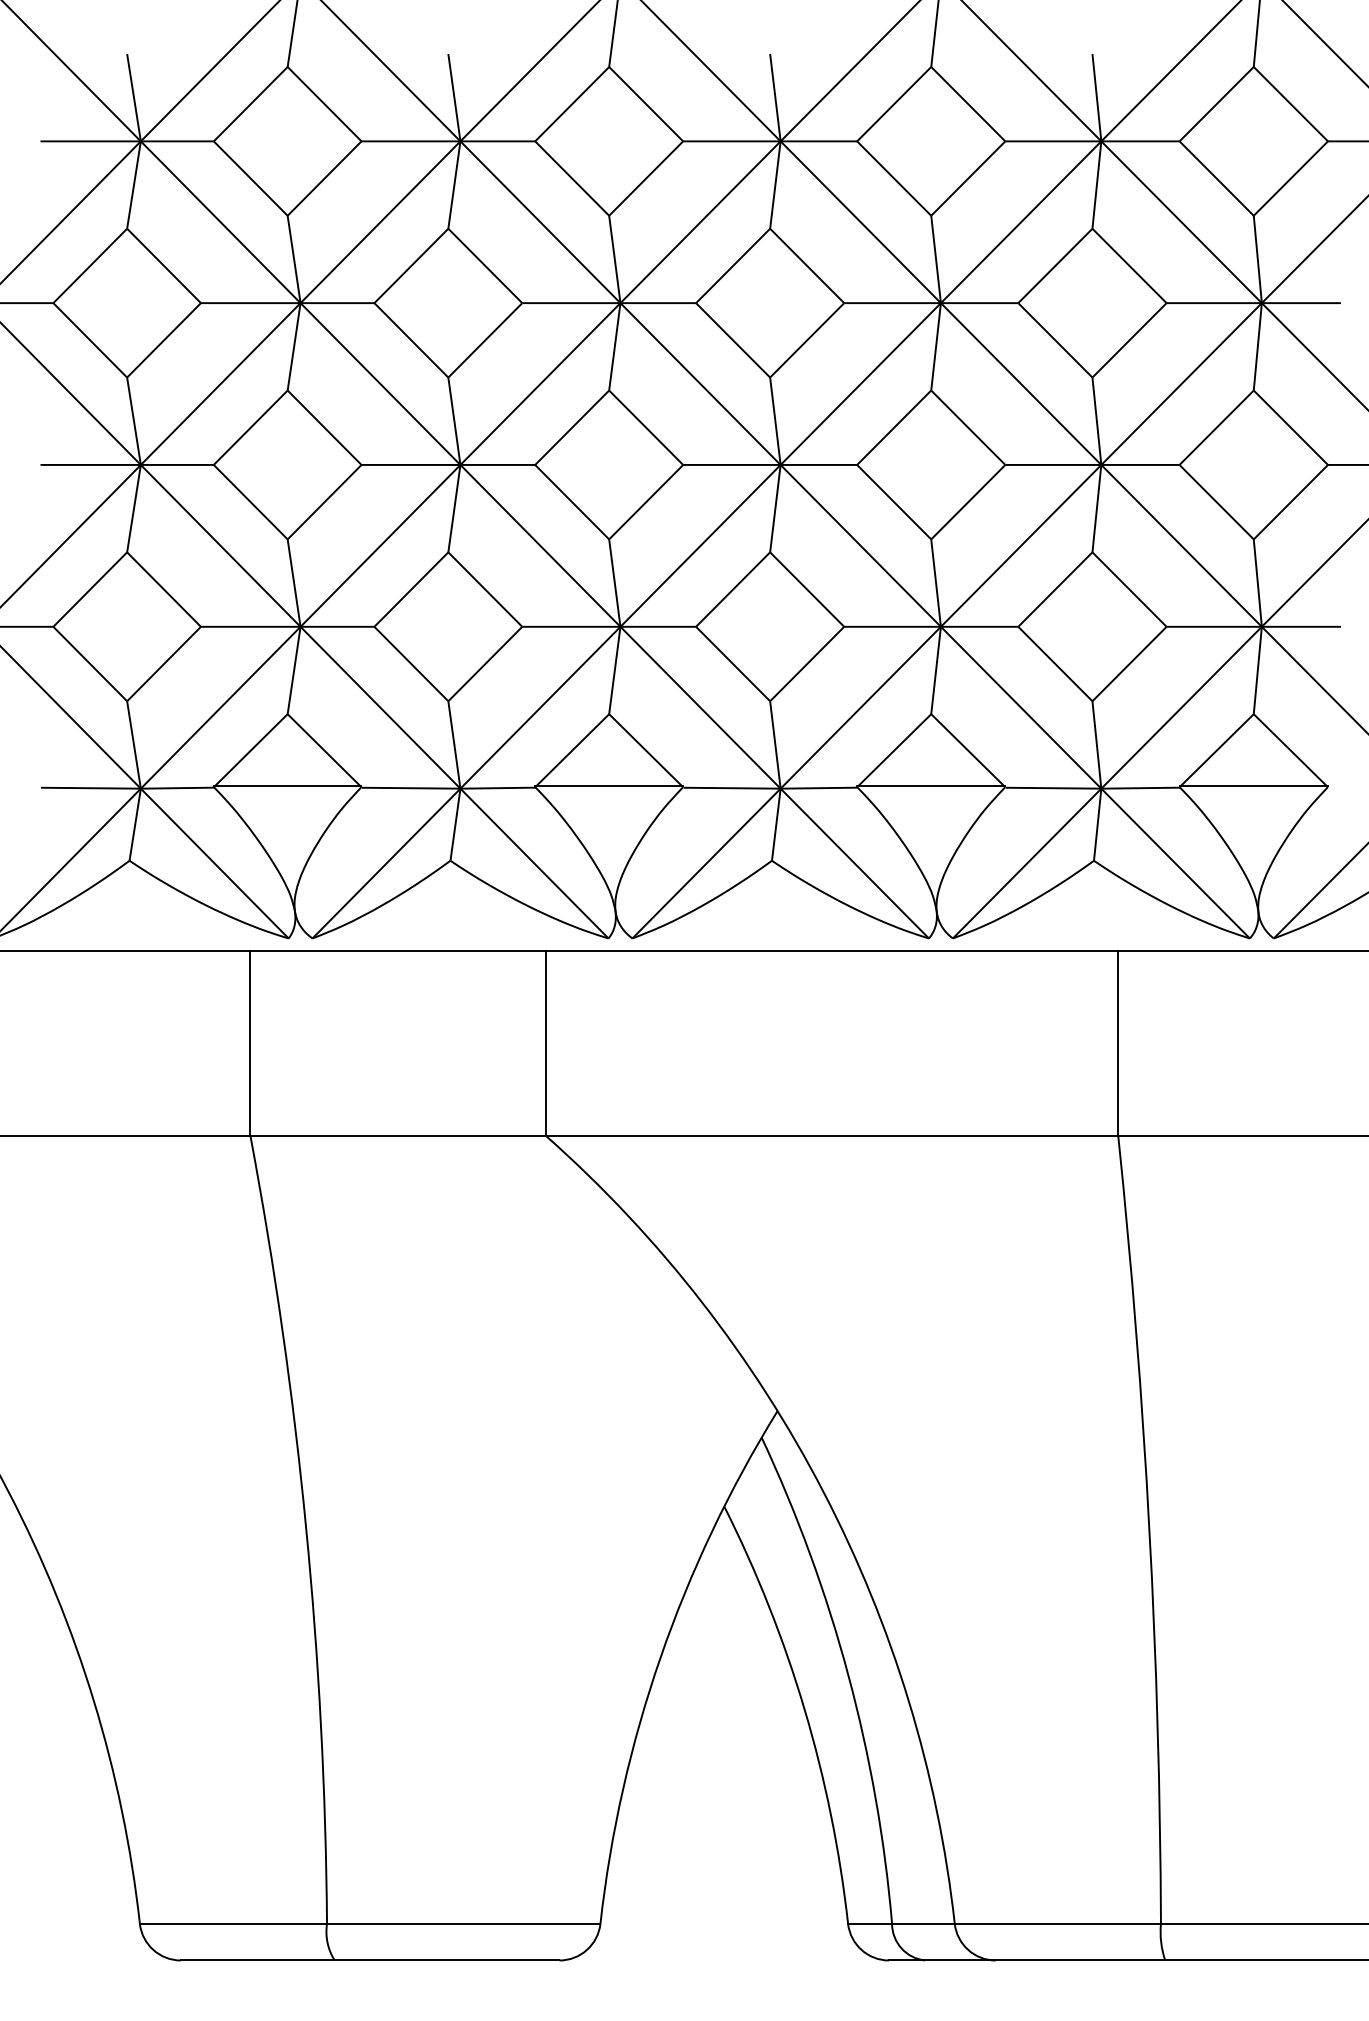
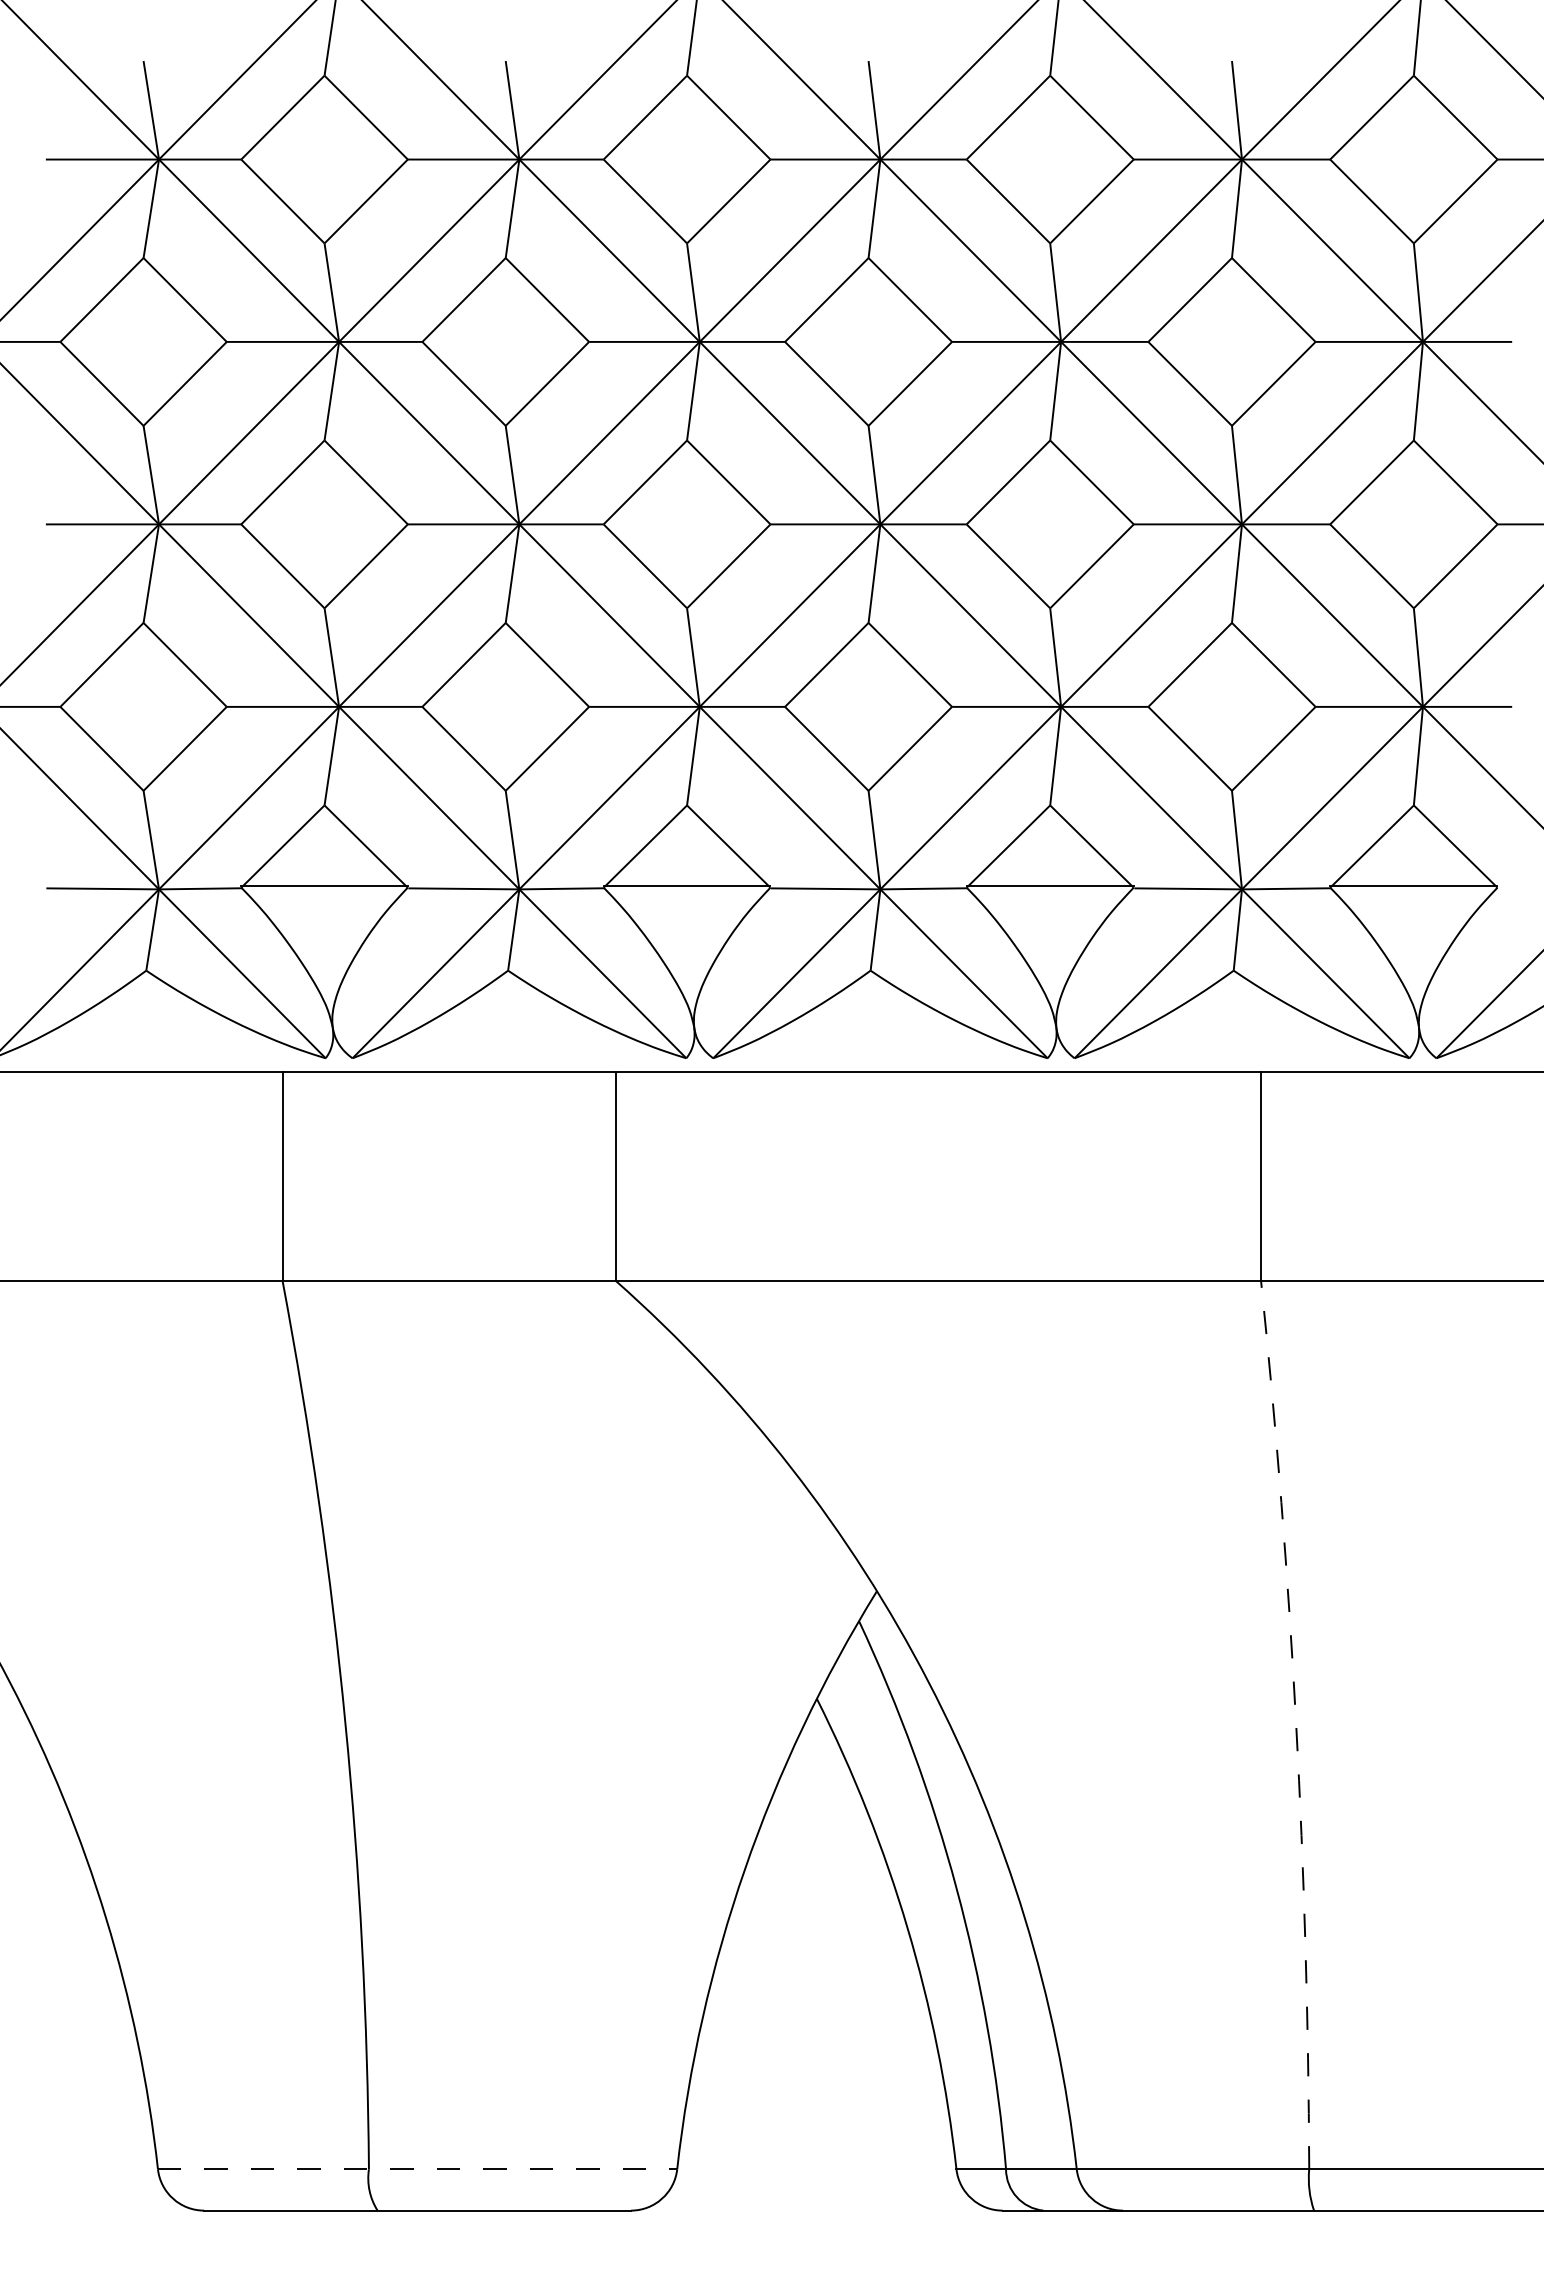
arc: (1149, 1529) -> (1296, 1724), solid -> dashed
line: (370, 1924) -> (417, 2169), solid -> dashed

